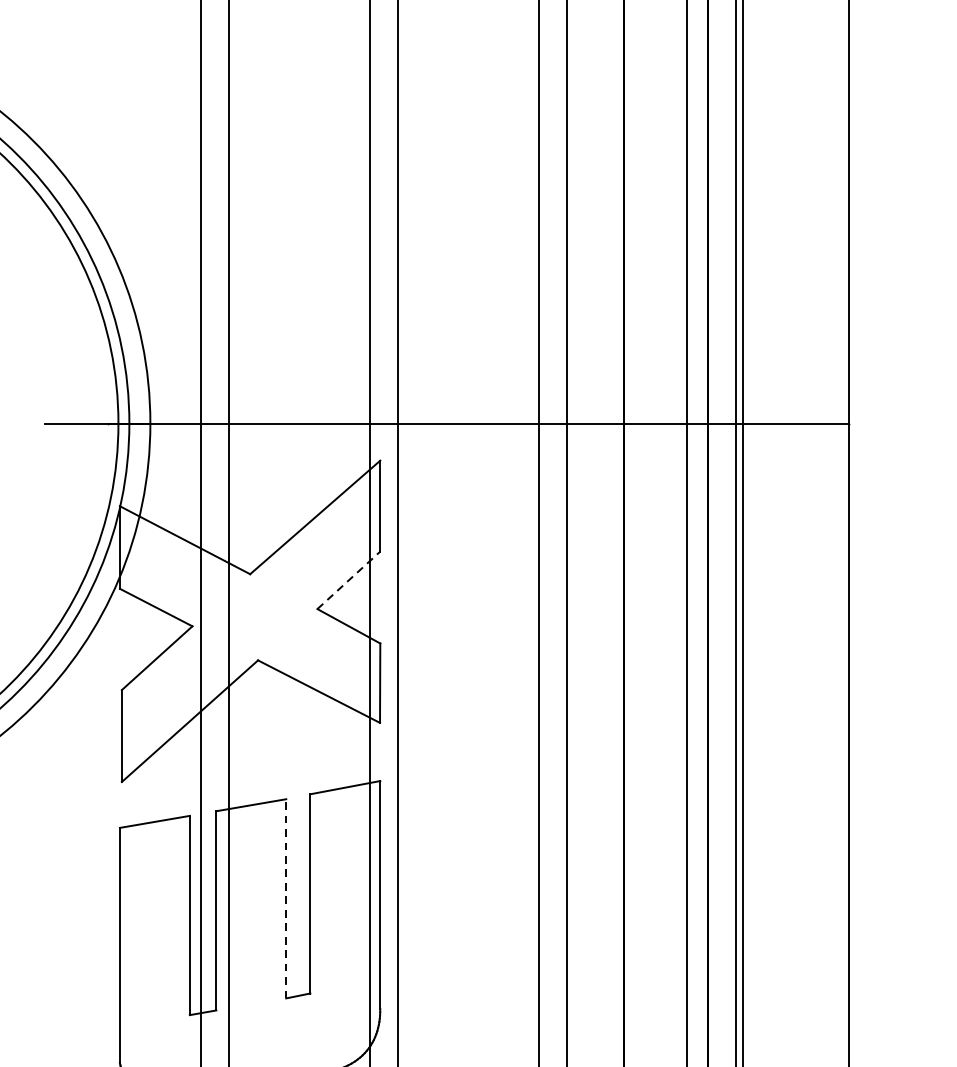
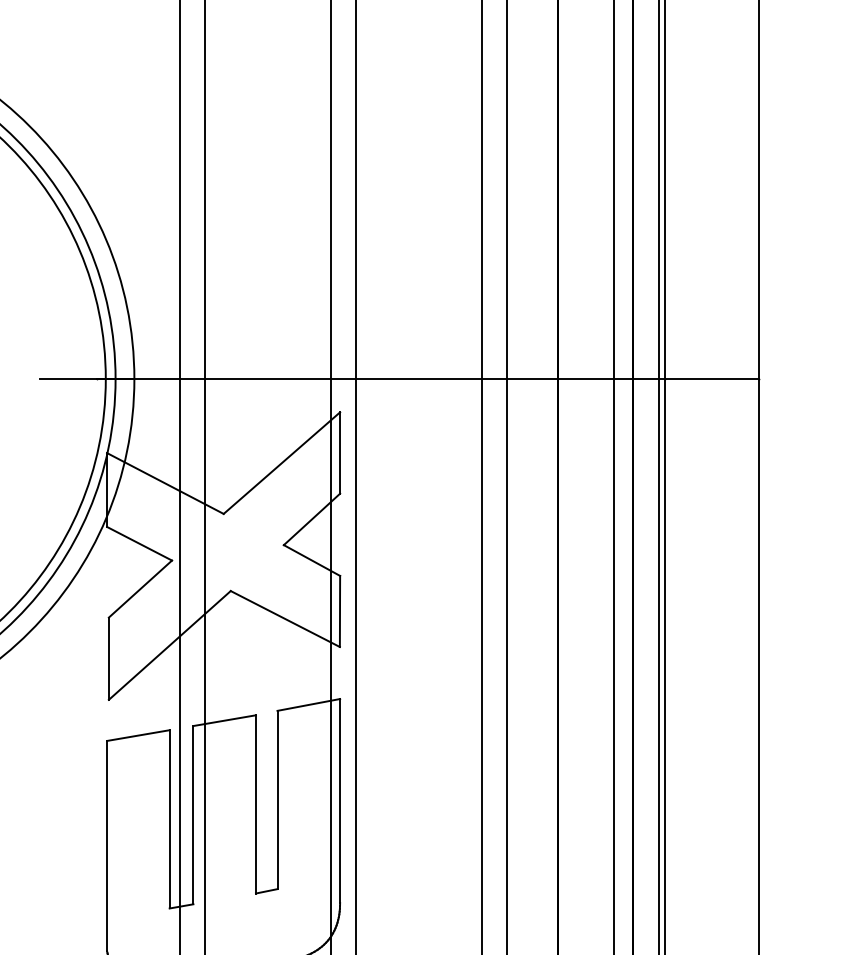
line: (349, 580) -> (312, 519), dashed -> solid
line: (285, 897) -> (255, 803), dashed -> solid

